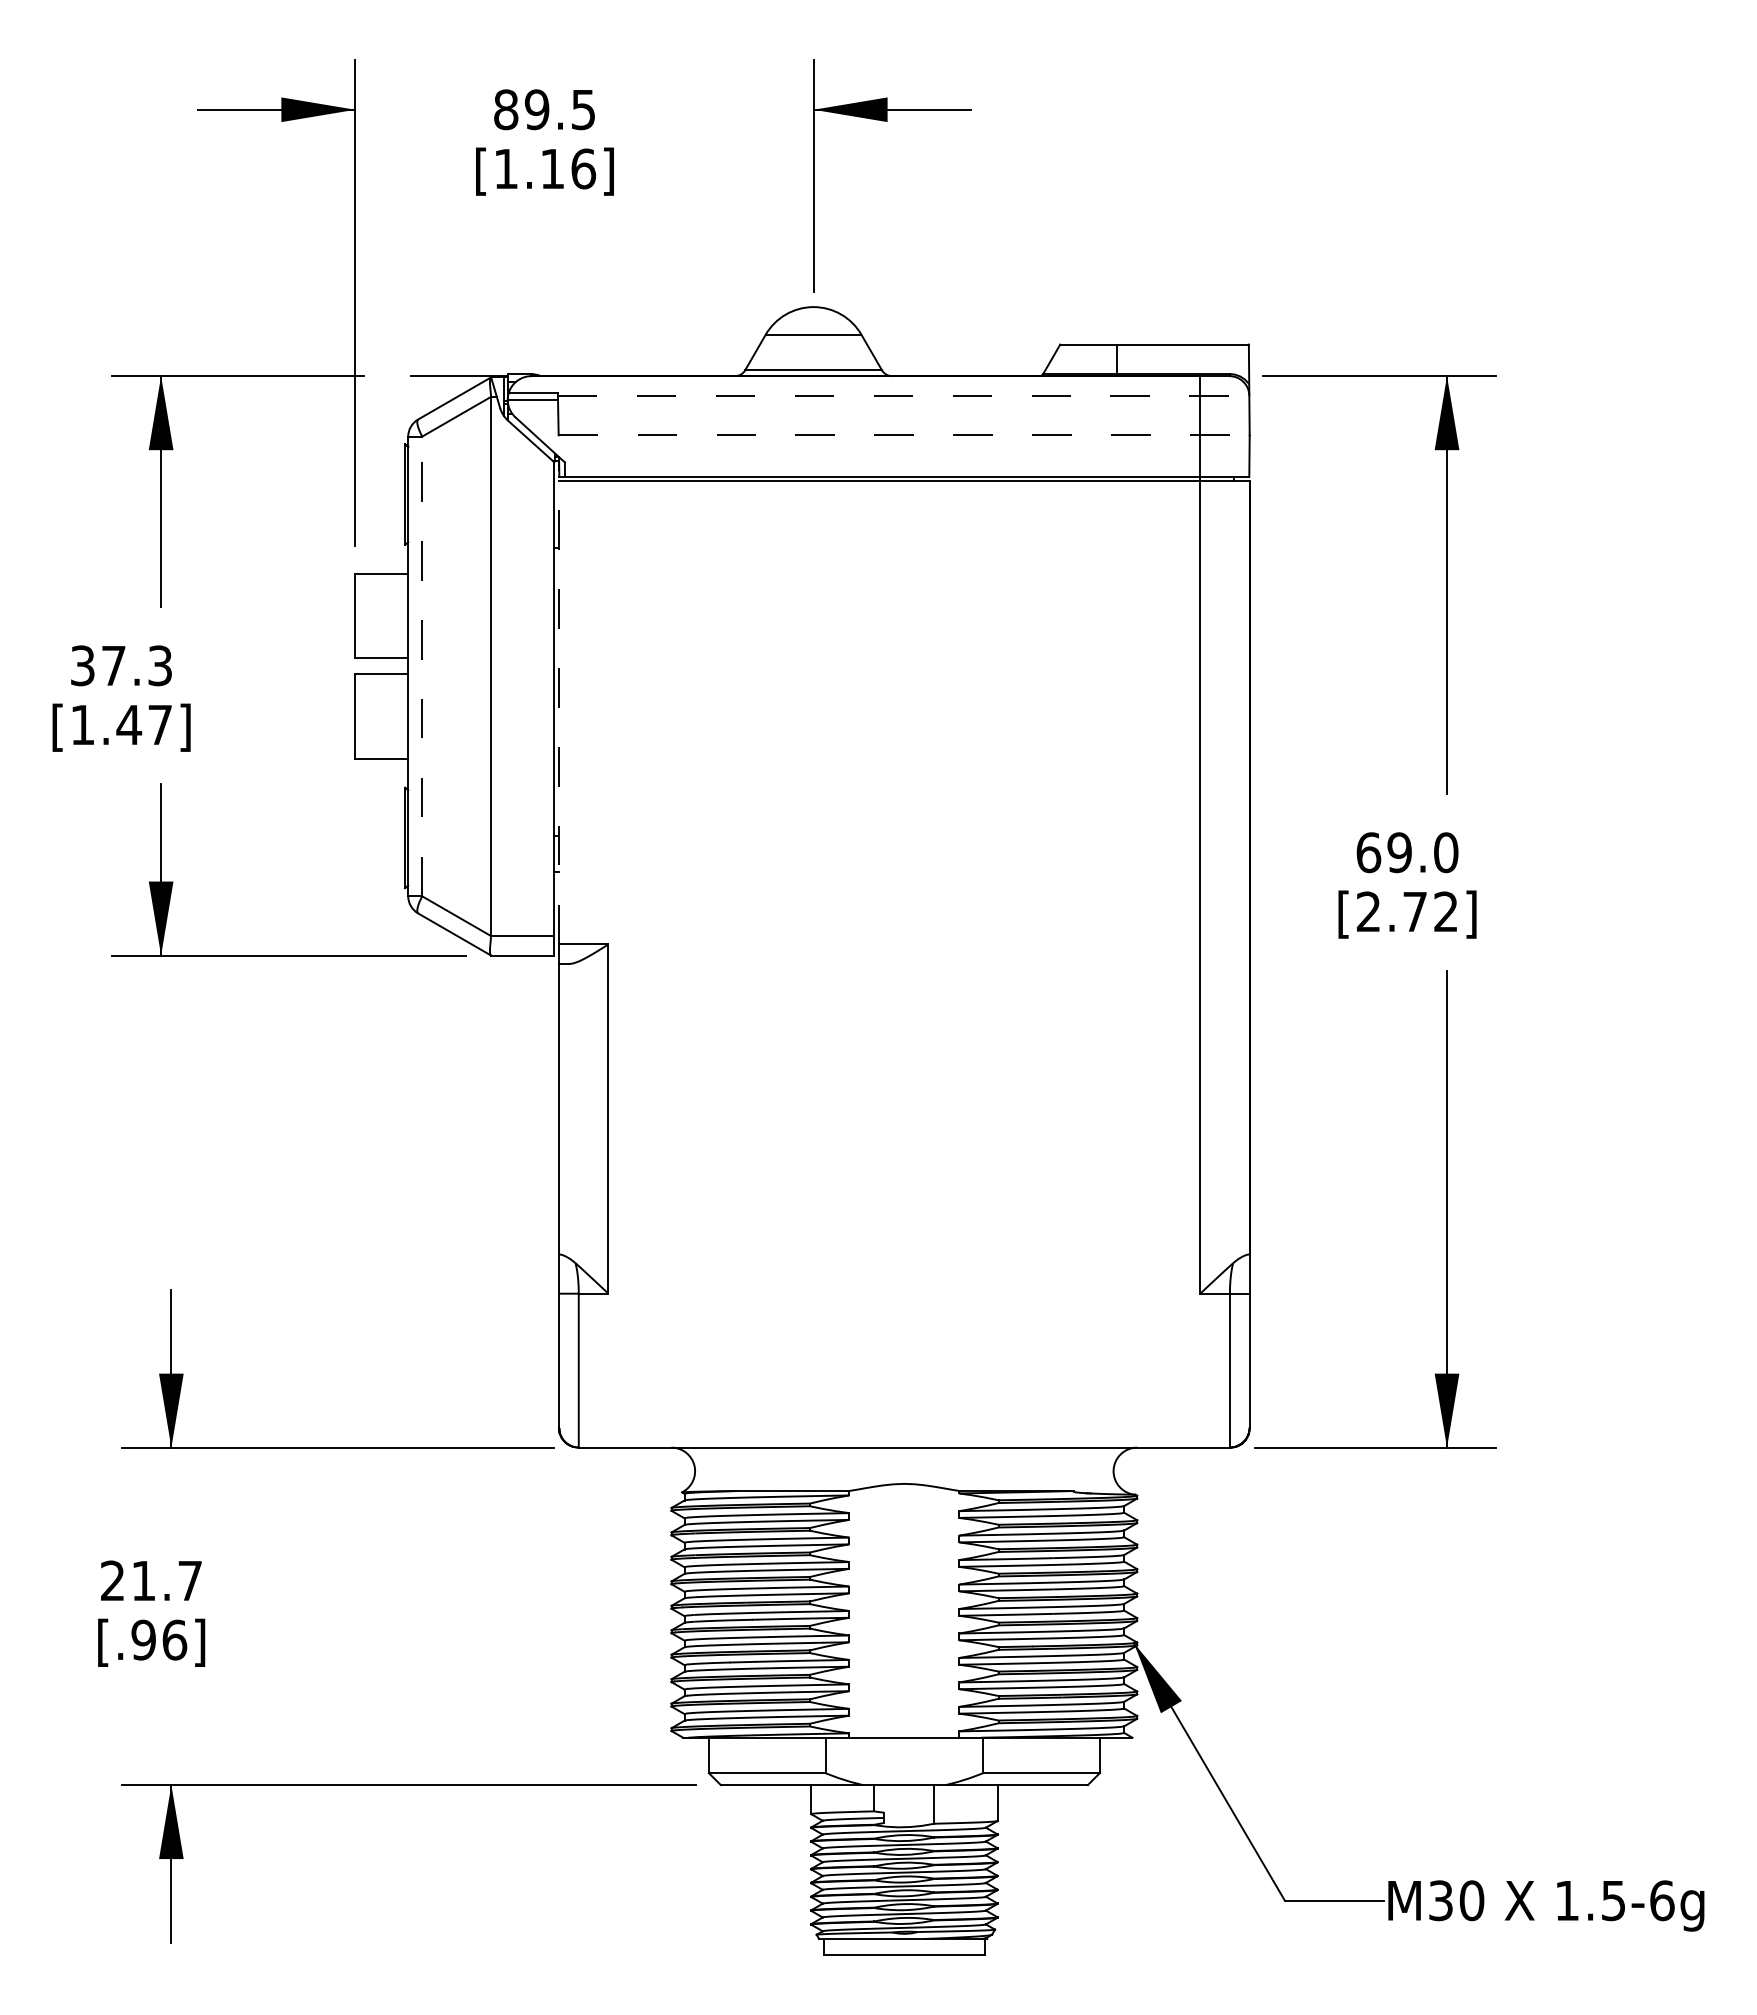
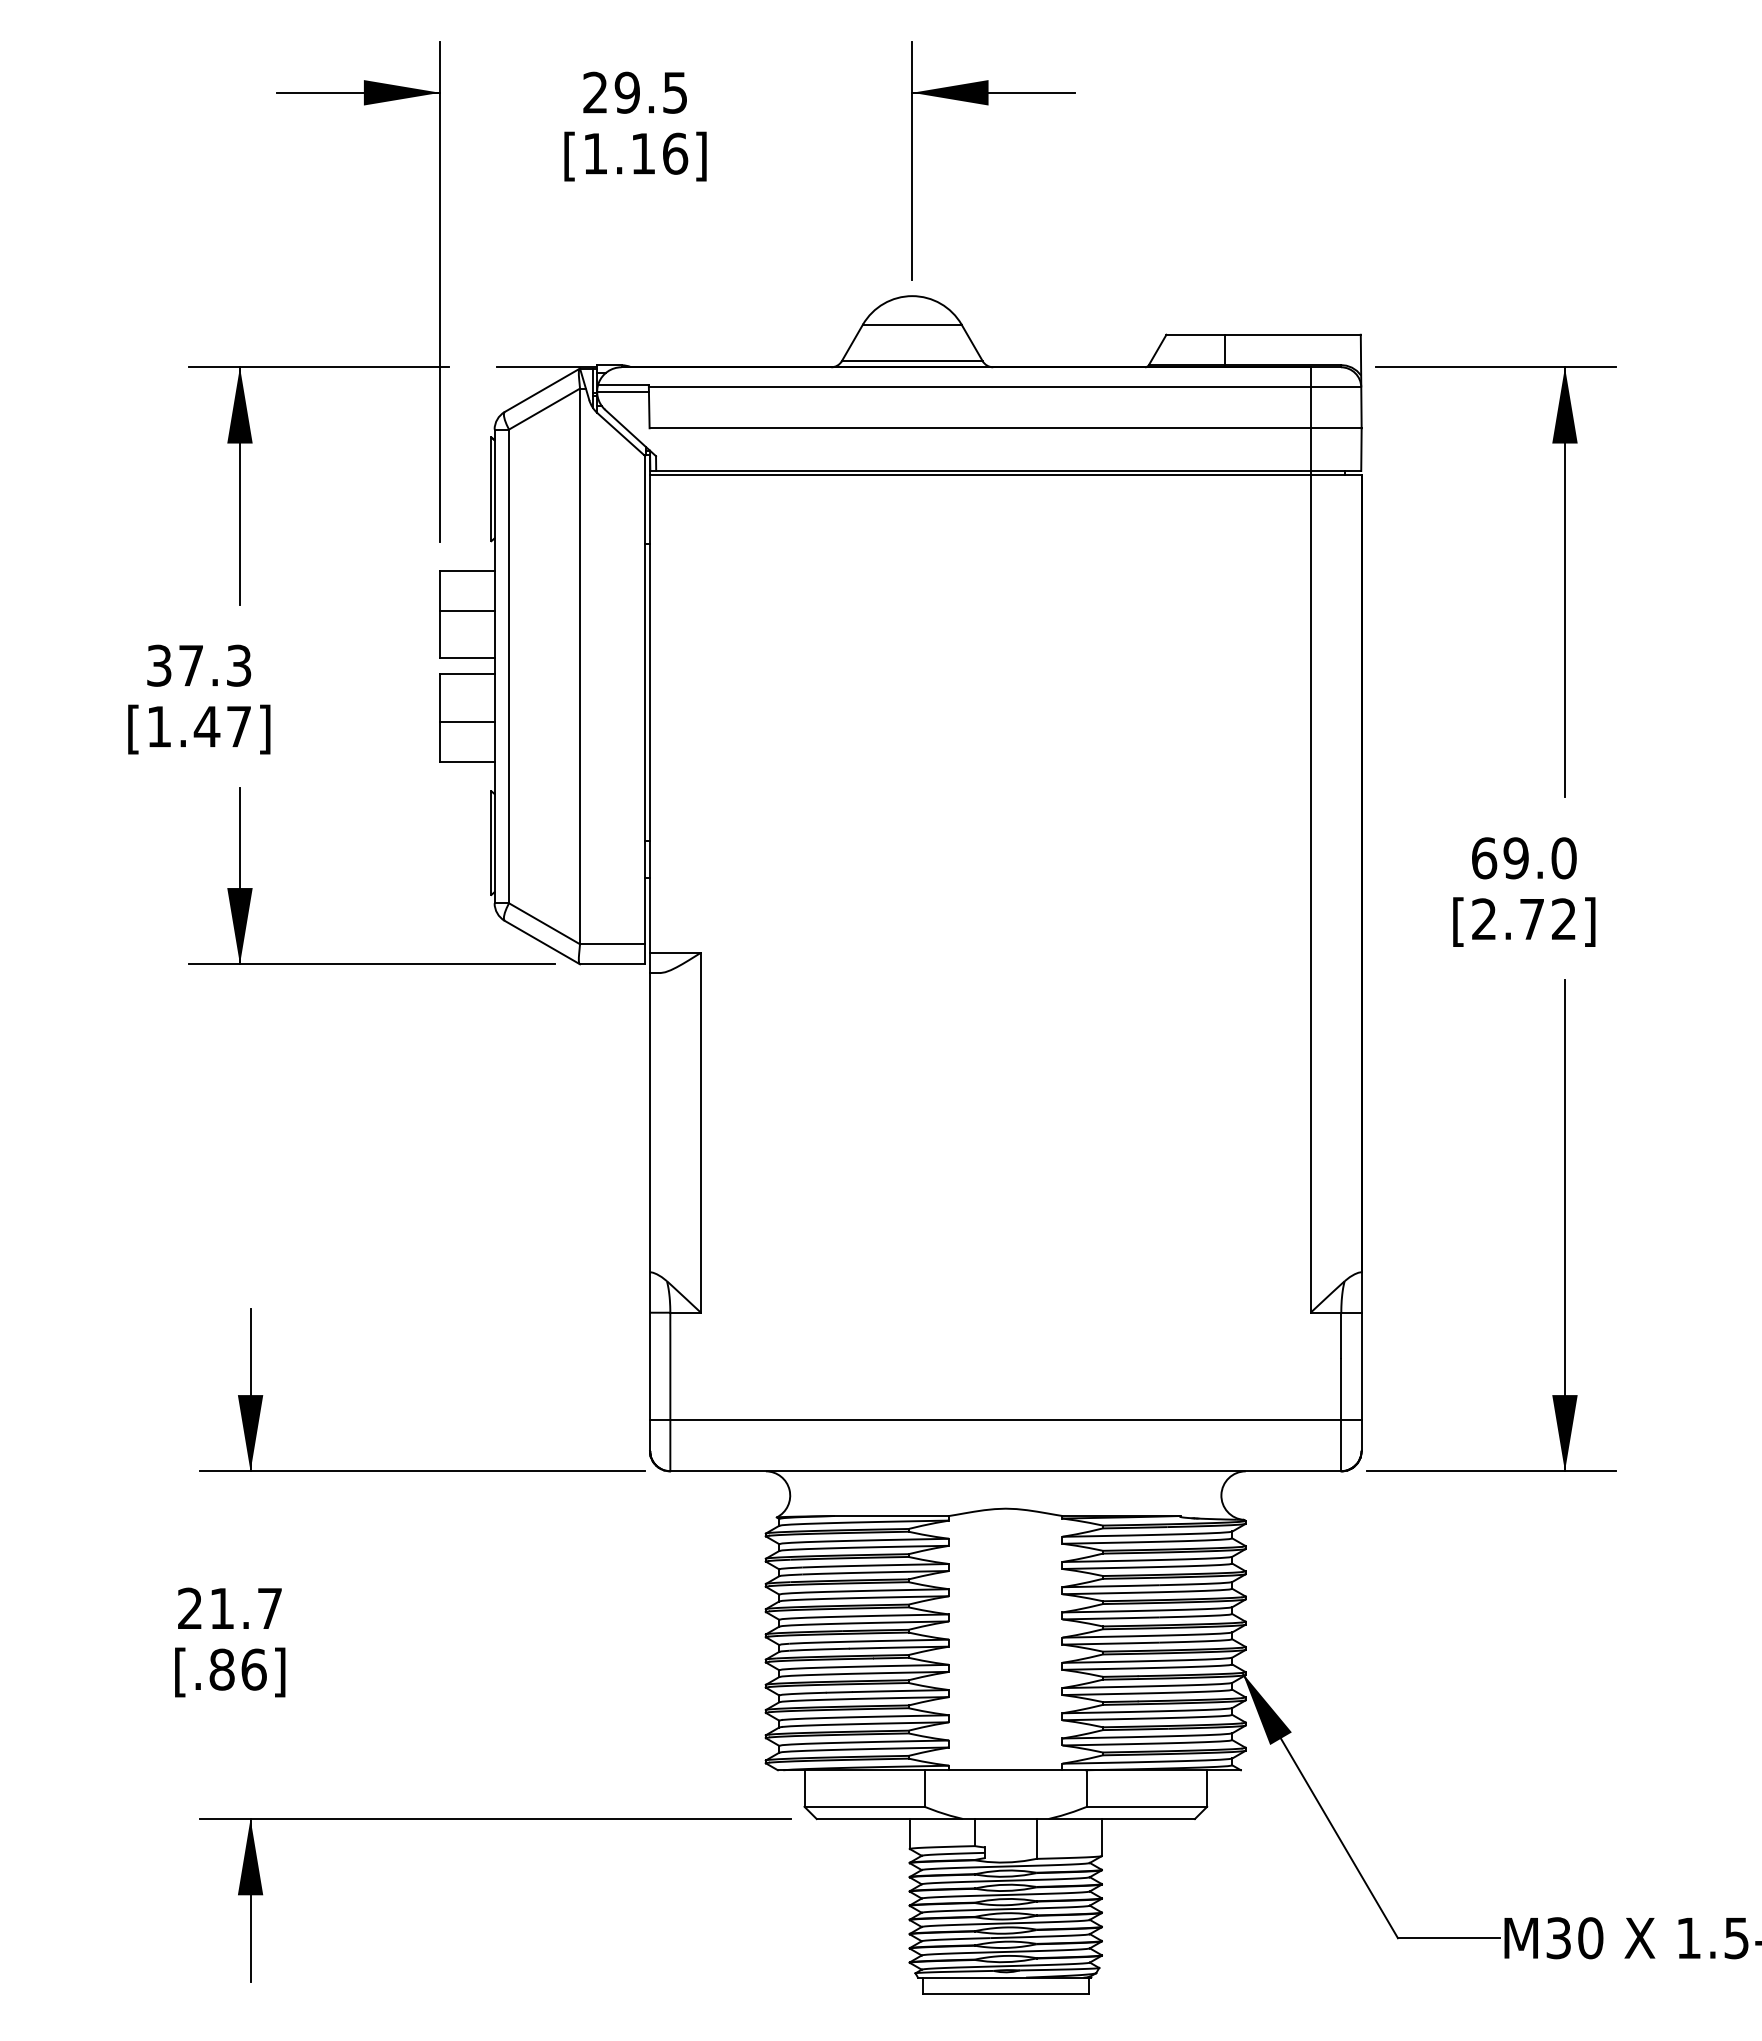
text: (506, 109) -> (595, 92), 89.5 -> 29.5
line: (903, 395) -> (1004, 387), dashed -> solid
line: (904, 435) -> (1005, 428), dashed -> solid
line: (381, 612) -> (467, 610), added
line: (422, 666) -> (509, 666), dashed -> solid
line: (559, 702) -> (650, 703), dashed -> solid
line: (381, 720) -> (467, 722), added
line: (904, 1398) -> (1005, 1420), added
text: (143, 1639) -> (221, 1669), [.96] -> [.86]

